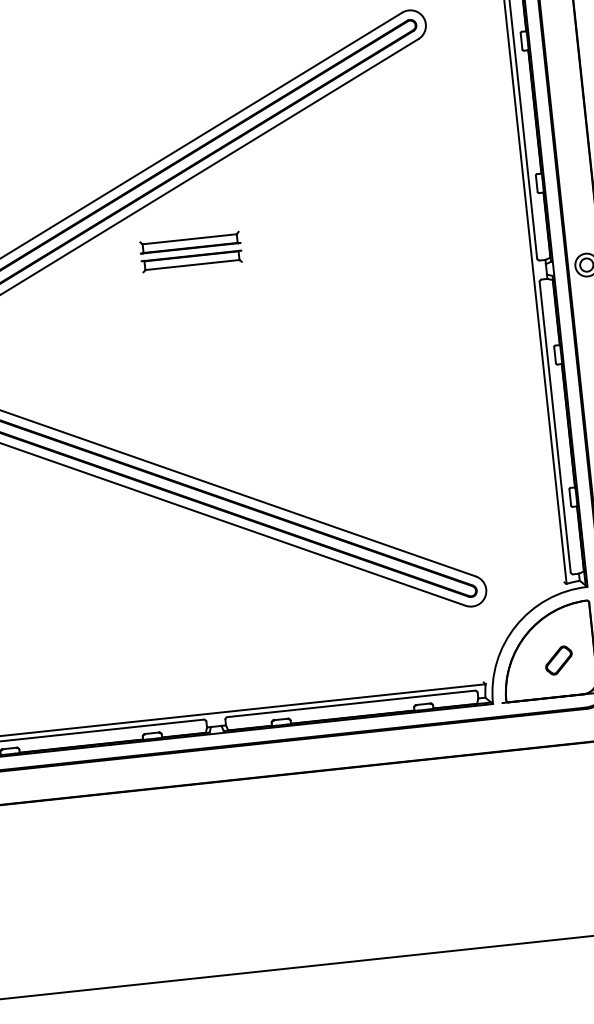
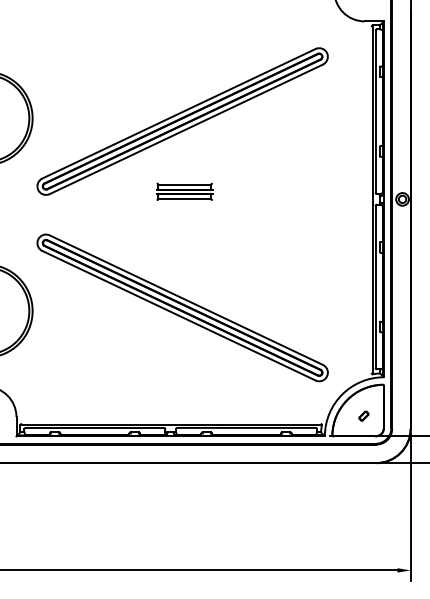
part: (190, 251) -> (184, 191), moved
part: (558, 659) -> (363, 415), size x0.6

